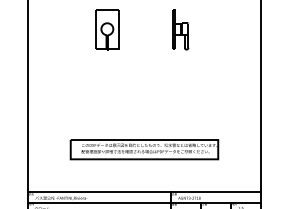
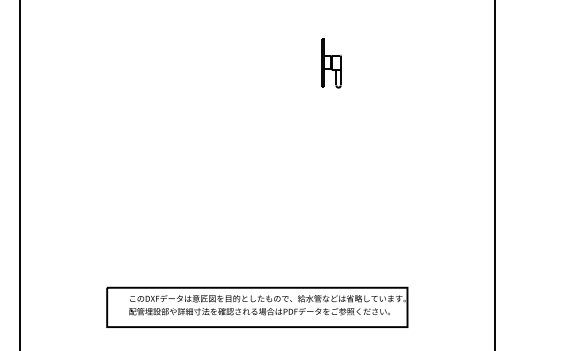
part: (107, 29) -> (181, 62), removed
part: (180, 29) -> (330, 62), size x0.6

